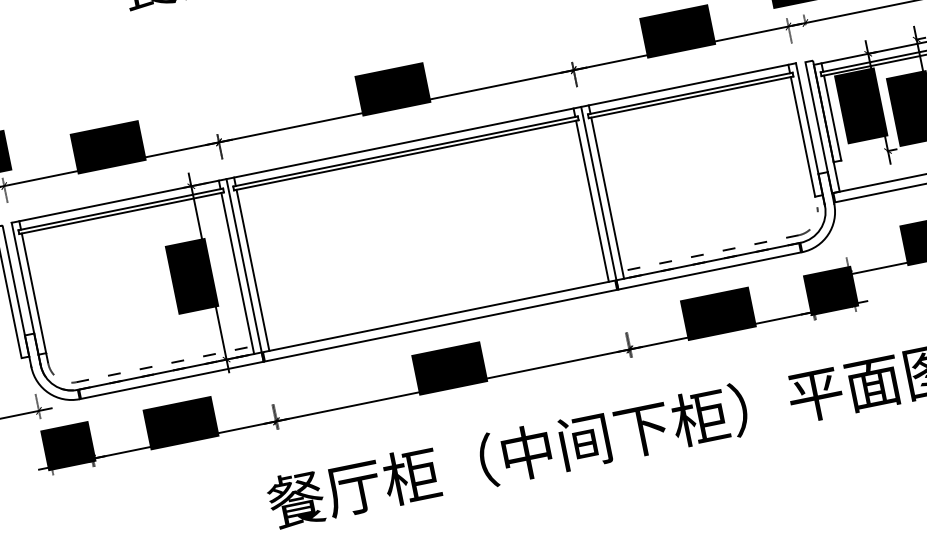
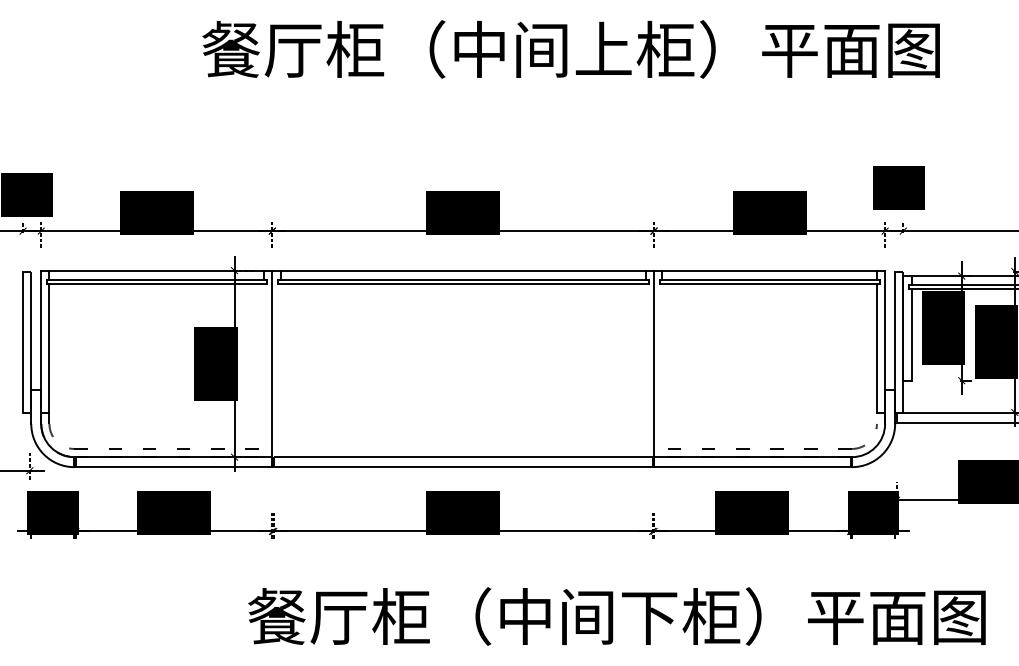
line: (607, 198) -> (662, 370), removed
line: (592, 201) -> (645, 370), removed
line: (252, 270) -> (280, 370), removed
line: (238, 273) -> (264, 370), removed

